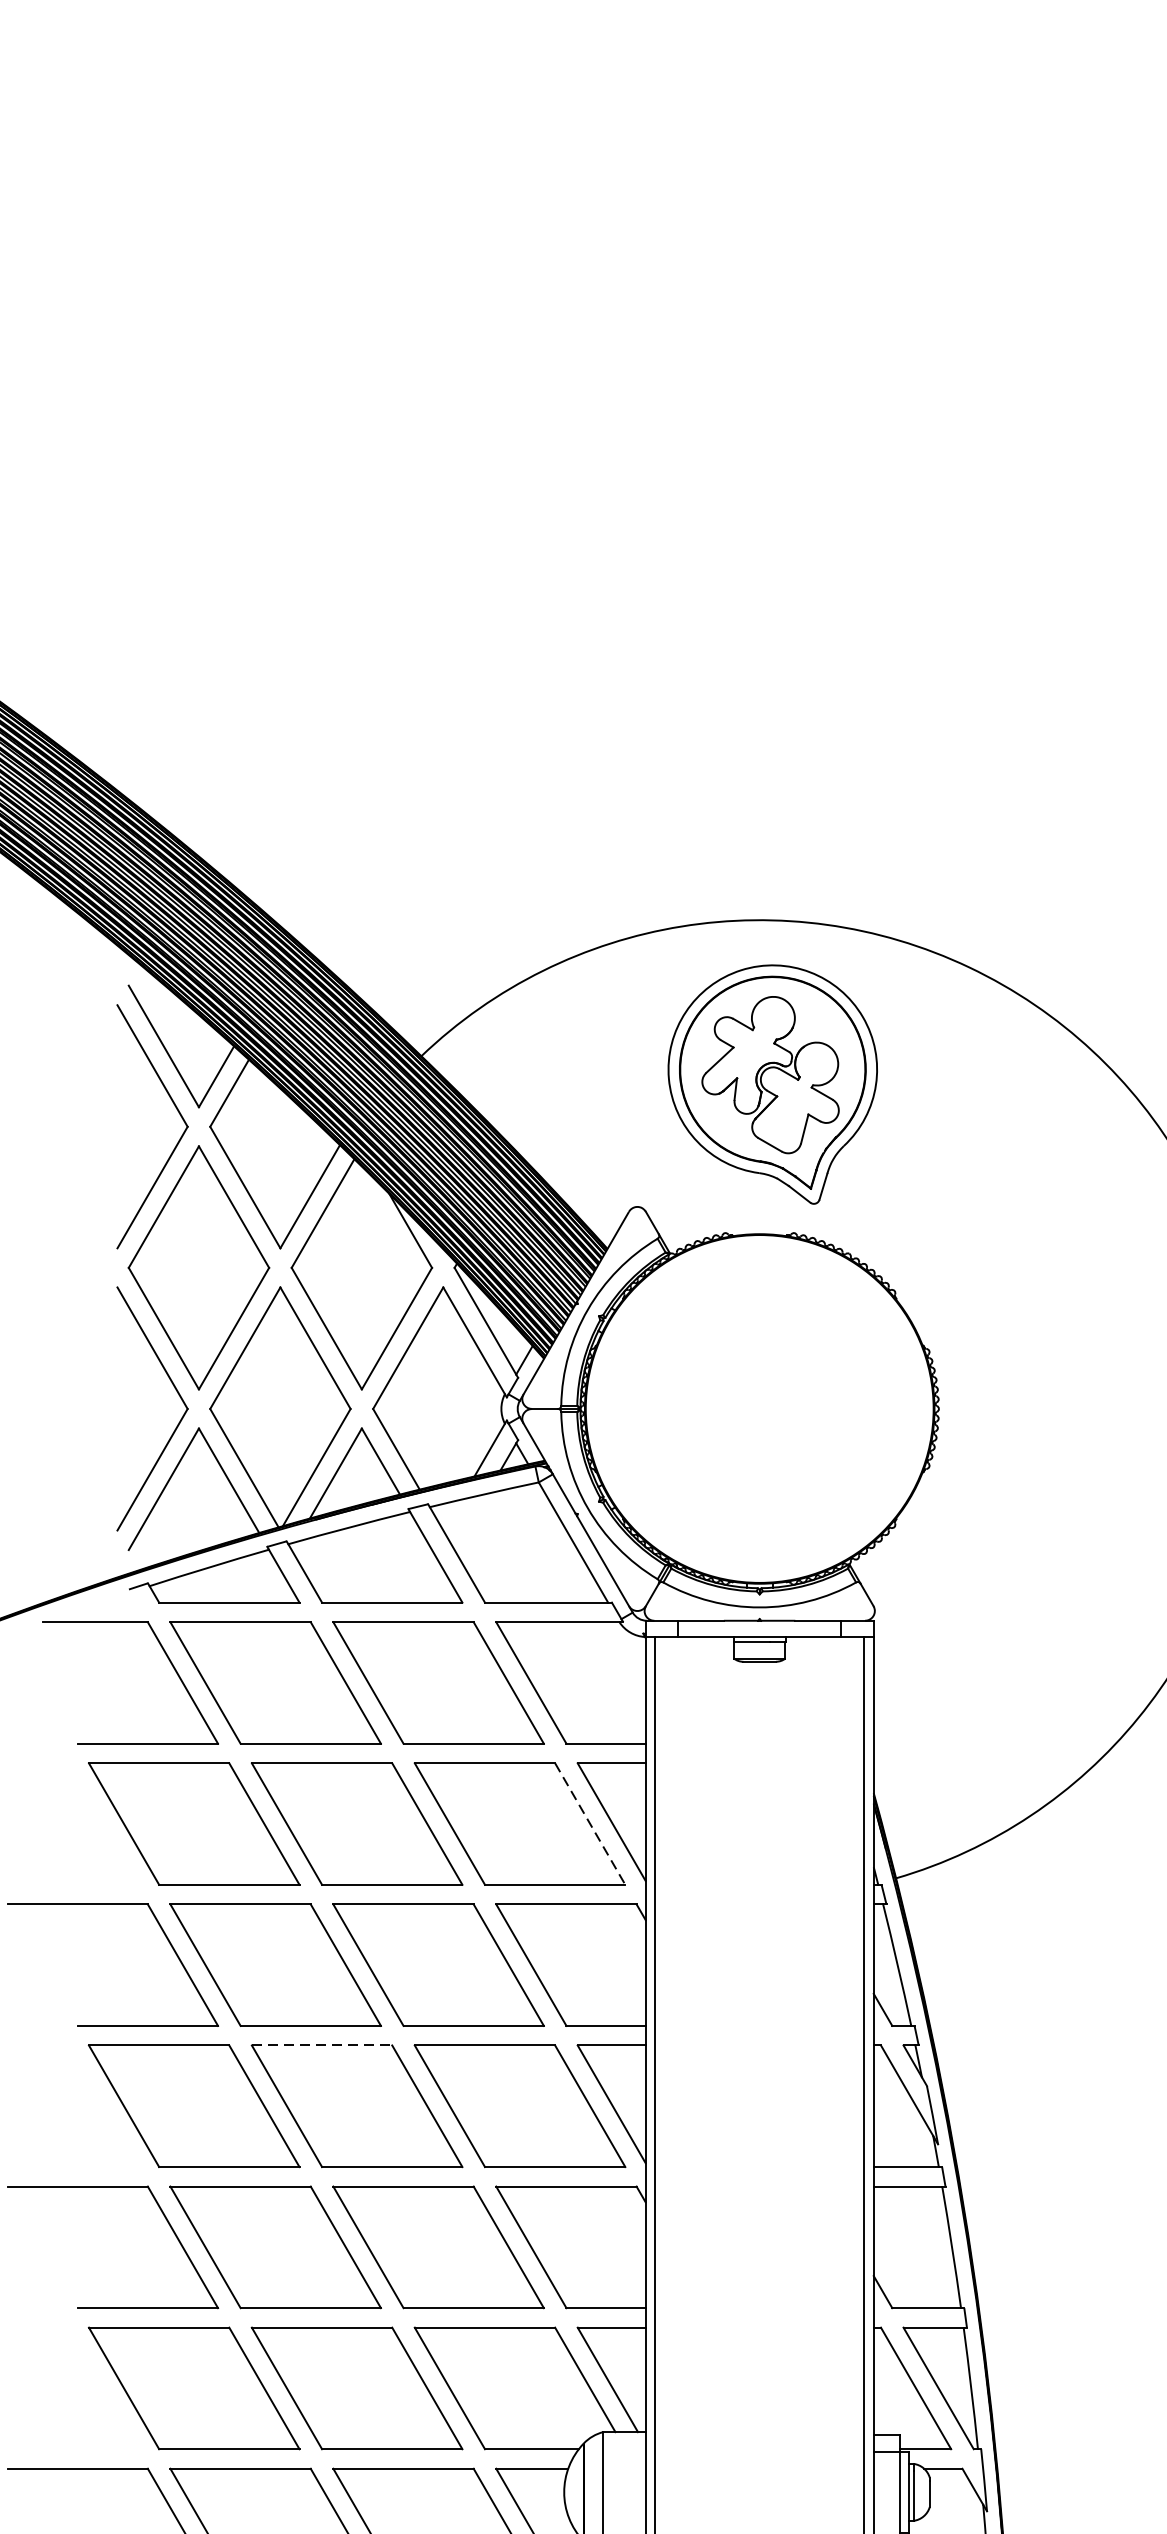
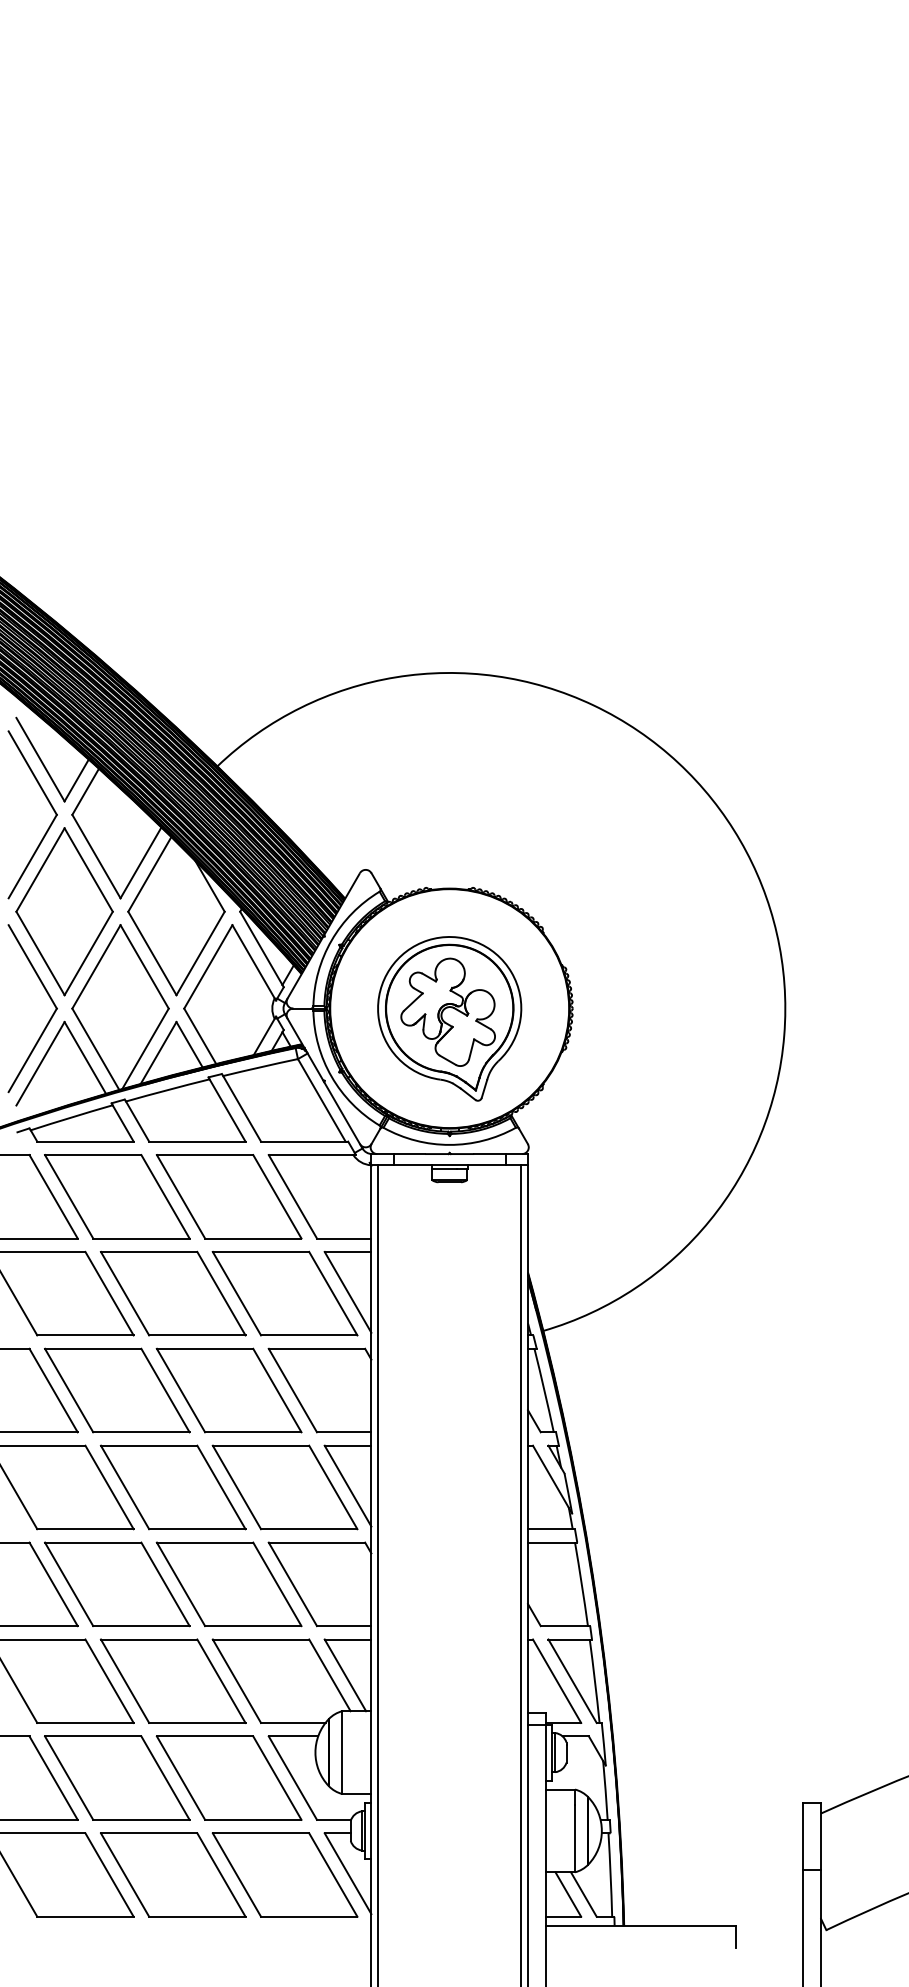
part: (772, 1084) -> (449, 1018), moved
line: (590, 1825) -> (333, 1294), dashed -> solid
line: (322, 2045) -> (149, 1445), dashed -> solid

